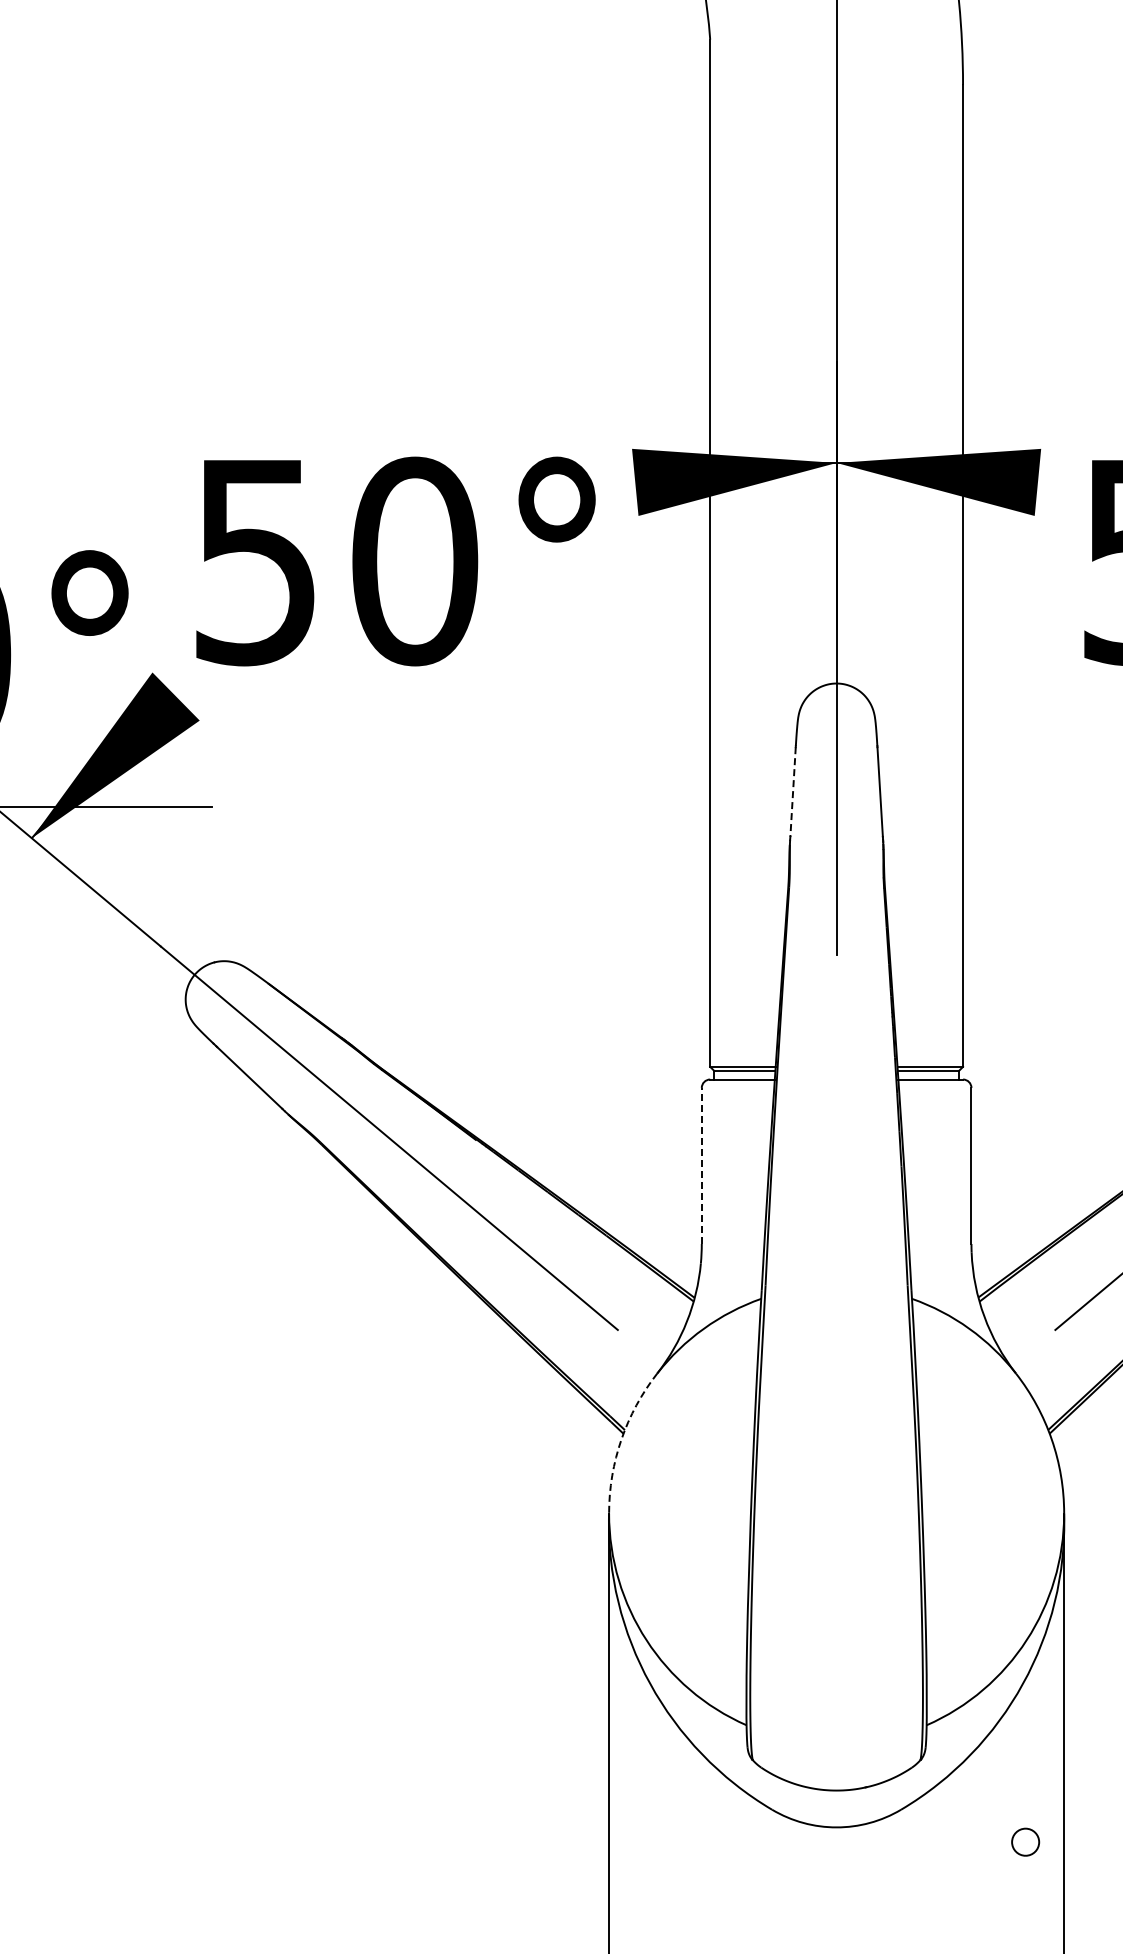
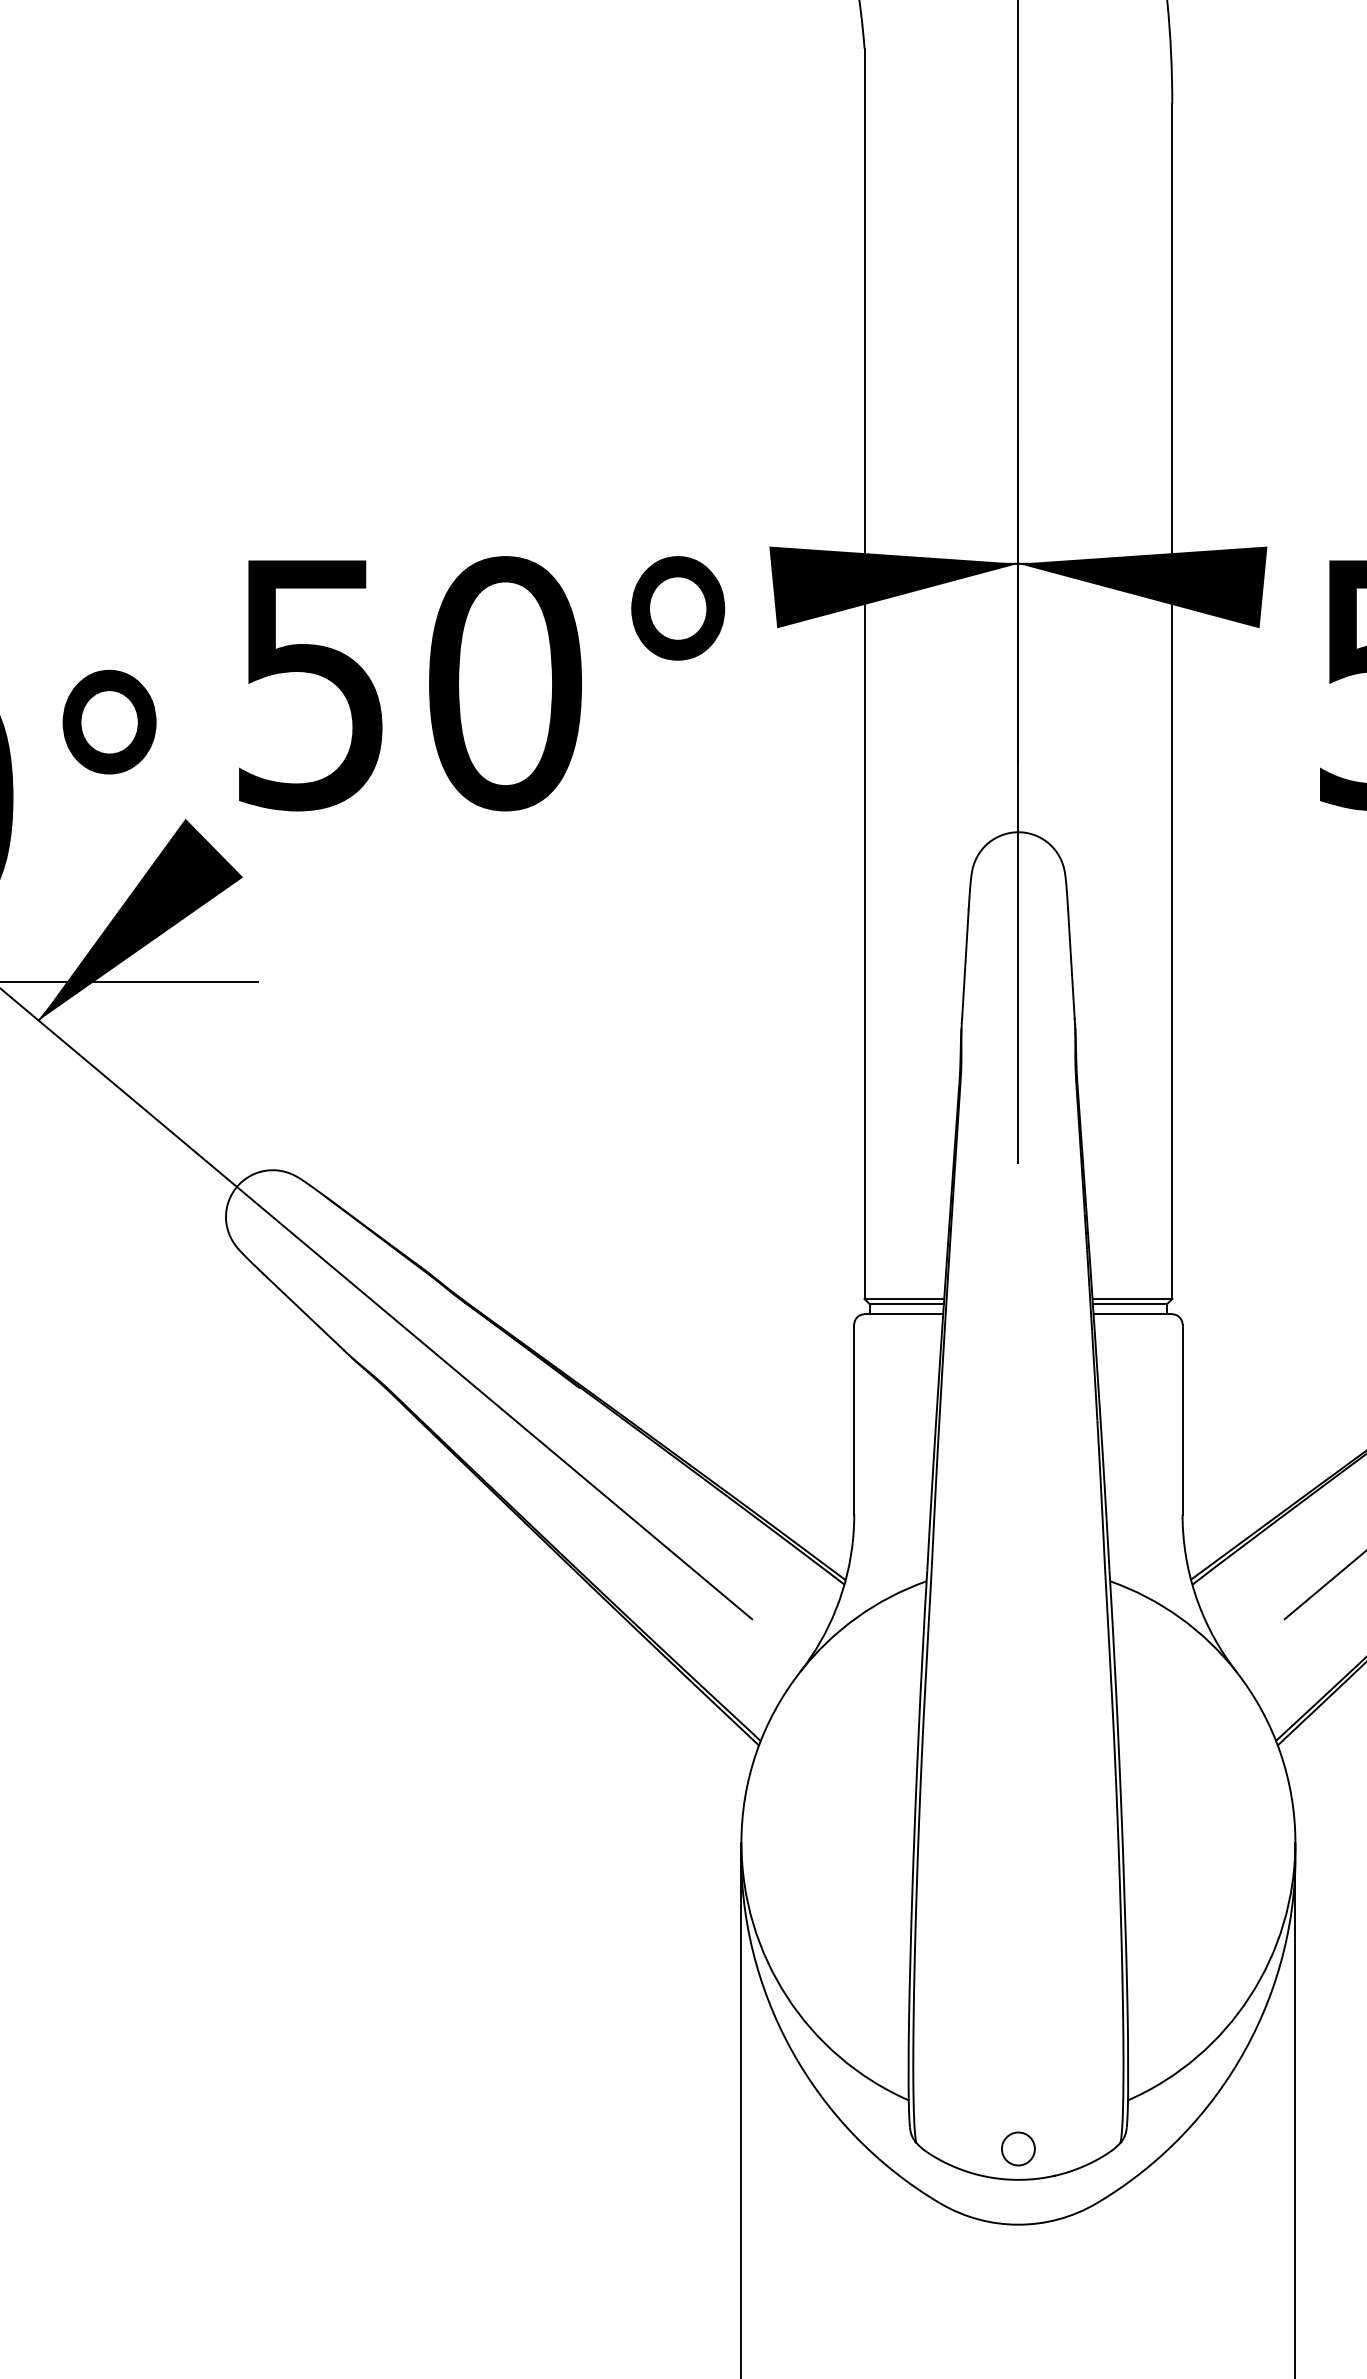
line: (793, 792) -> (965, 964), dashed -> solid
line: (701, 1165) -> (853, 1418), dashed -> solid
arc: (621, 1439) -> (756, 1752), dashed -> solid
part: (1025, 1841) -> (1018, 2148), moved

